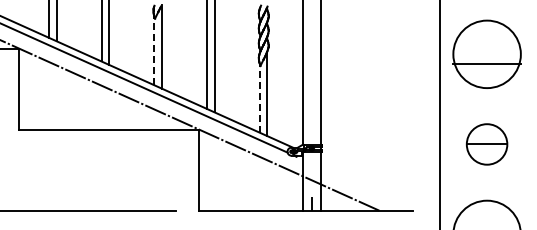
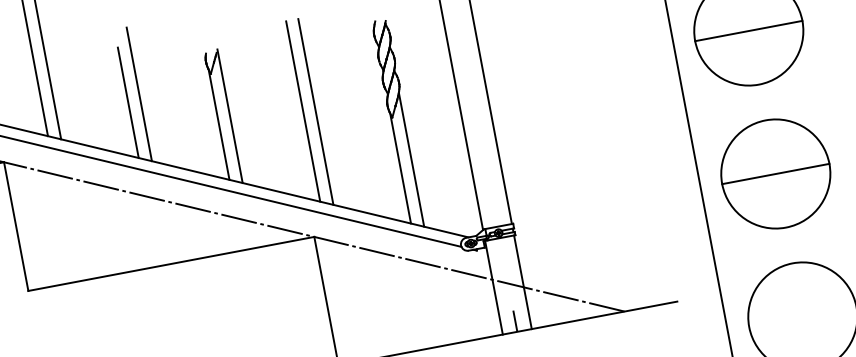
line: (154, 50) -> (219, 124), dashed -> solid
line: (486, 64) -> (747, 31), moved
line: (259, 97) -> (400, 167), dashed -> solid
part: (486, 144) -> (774, 174), size x1.67

